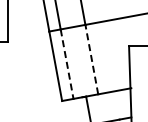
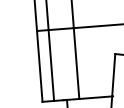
line: (91, 59) -> (76, 63), dashed -> solid
line: (67, 64) -> (51, 65), dashed -> solid

